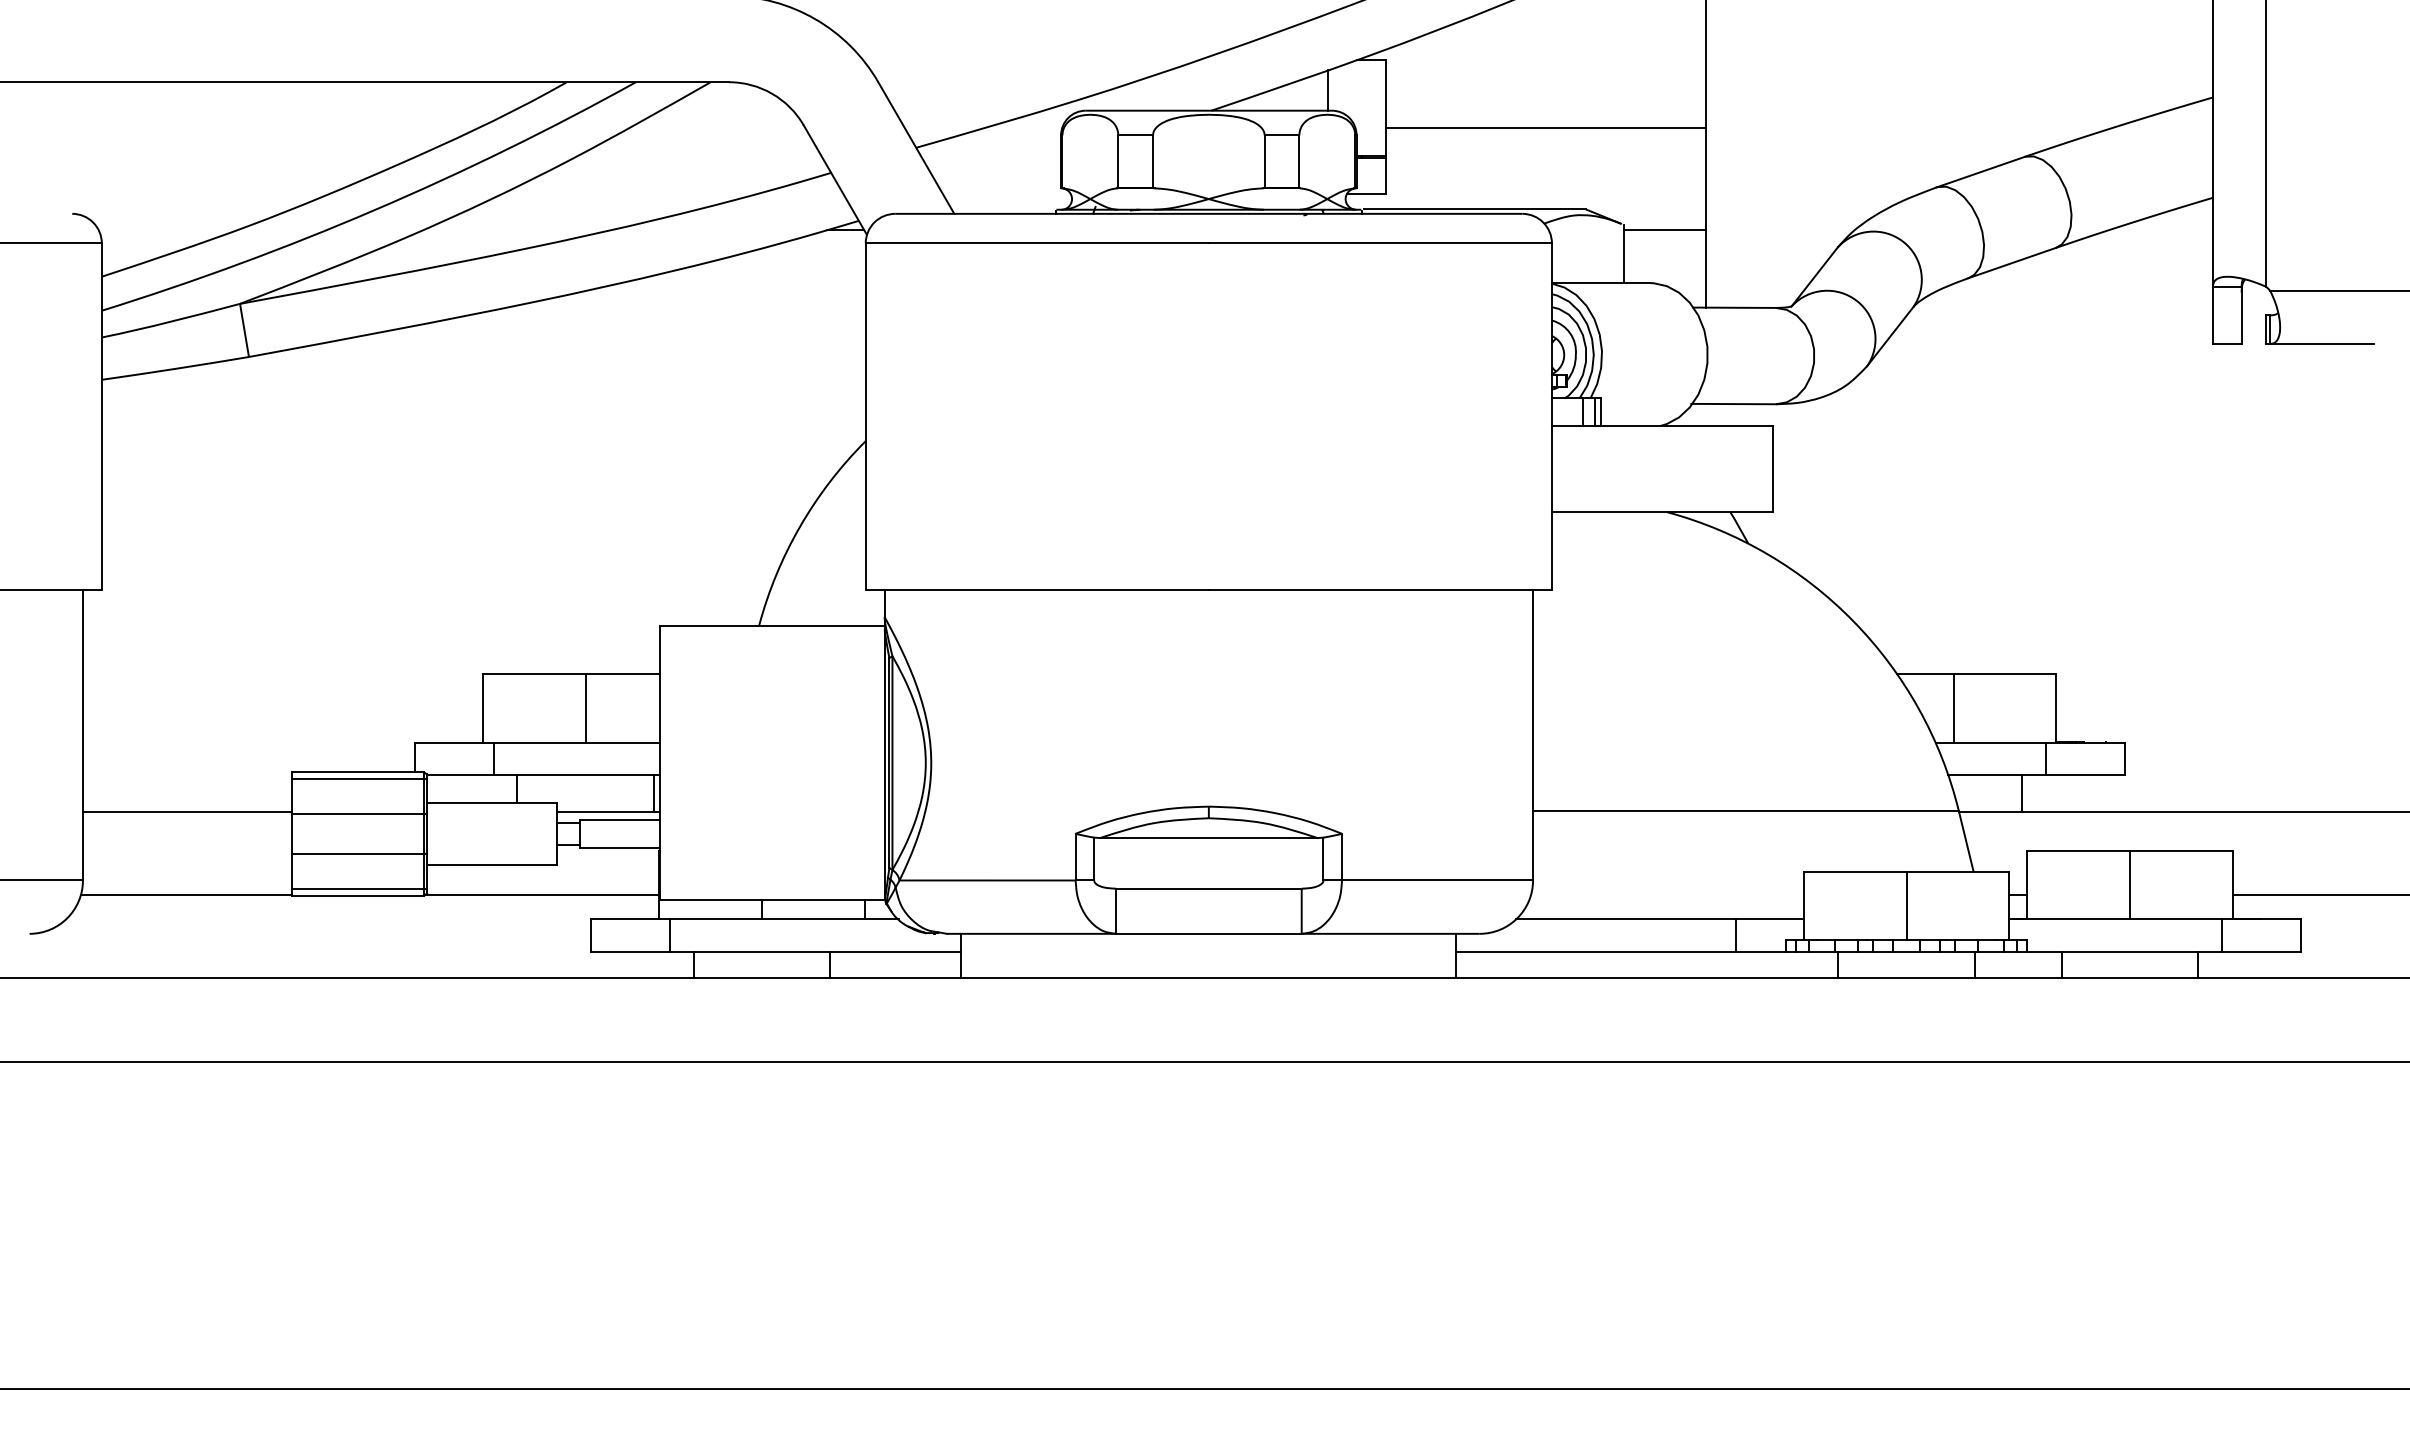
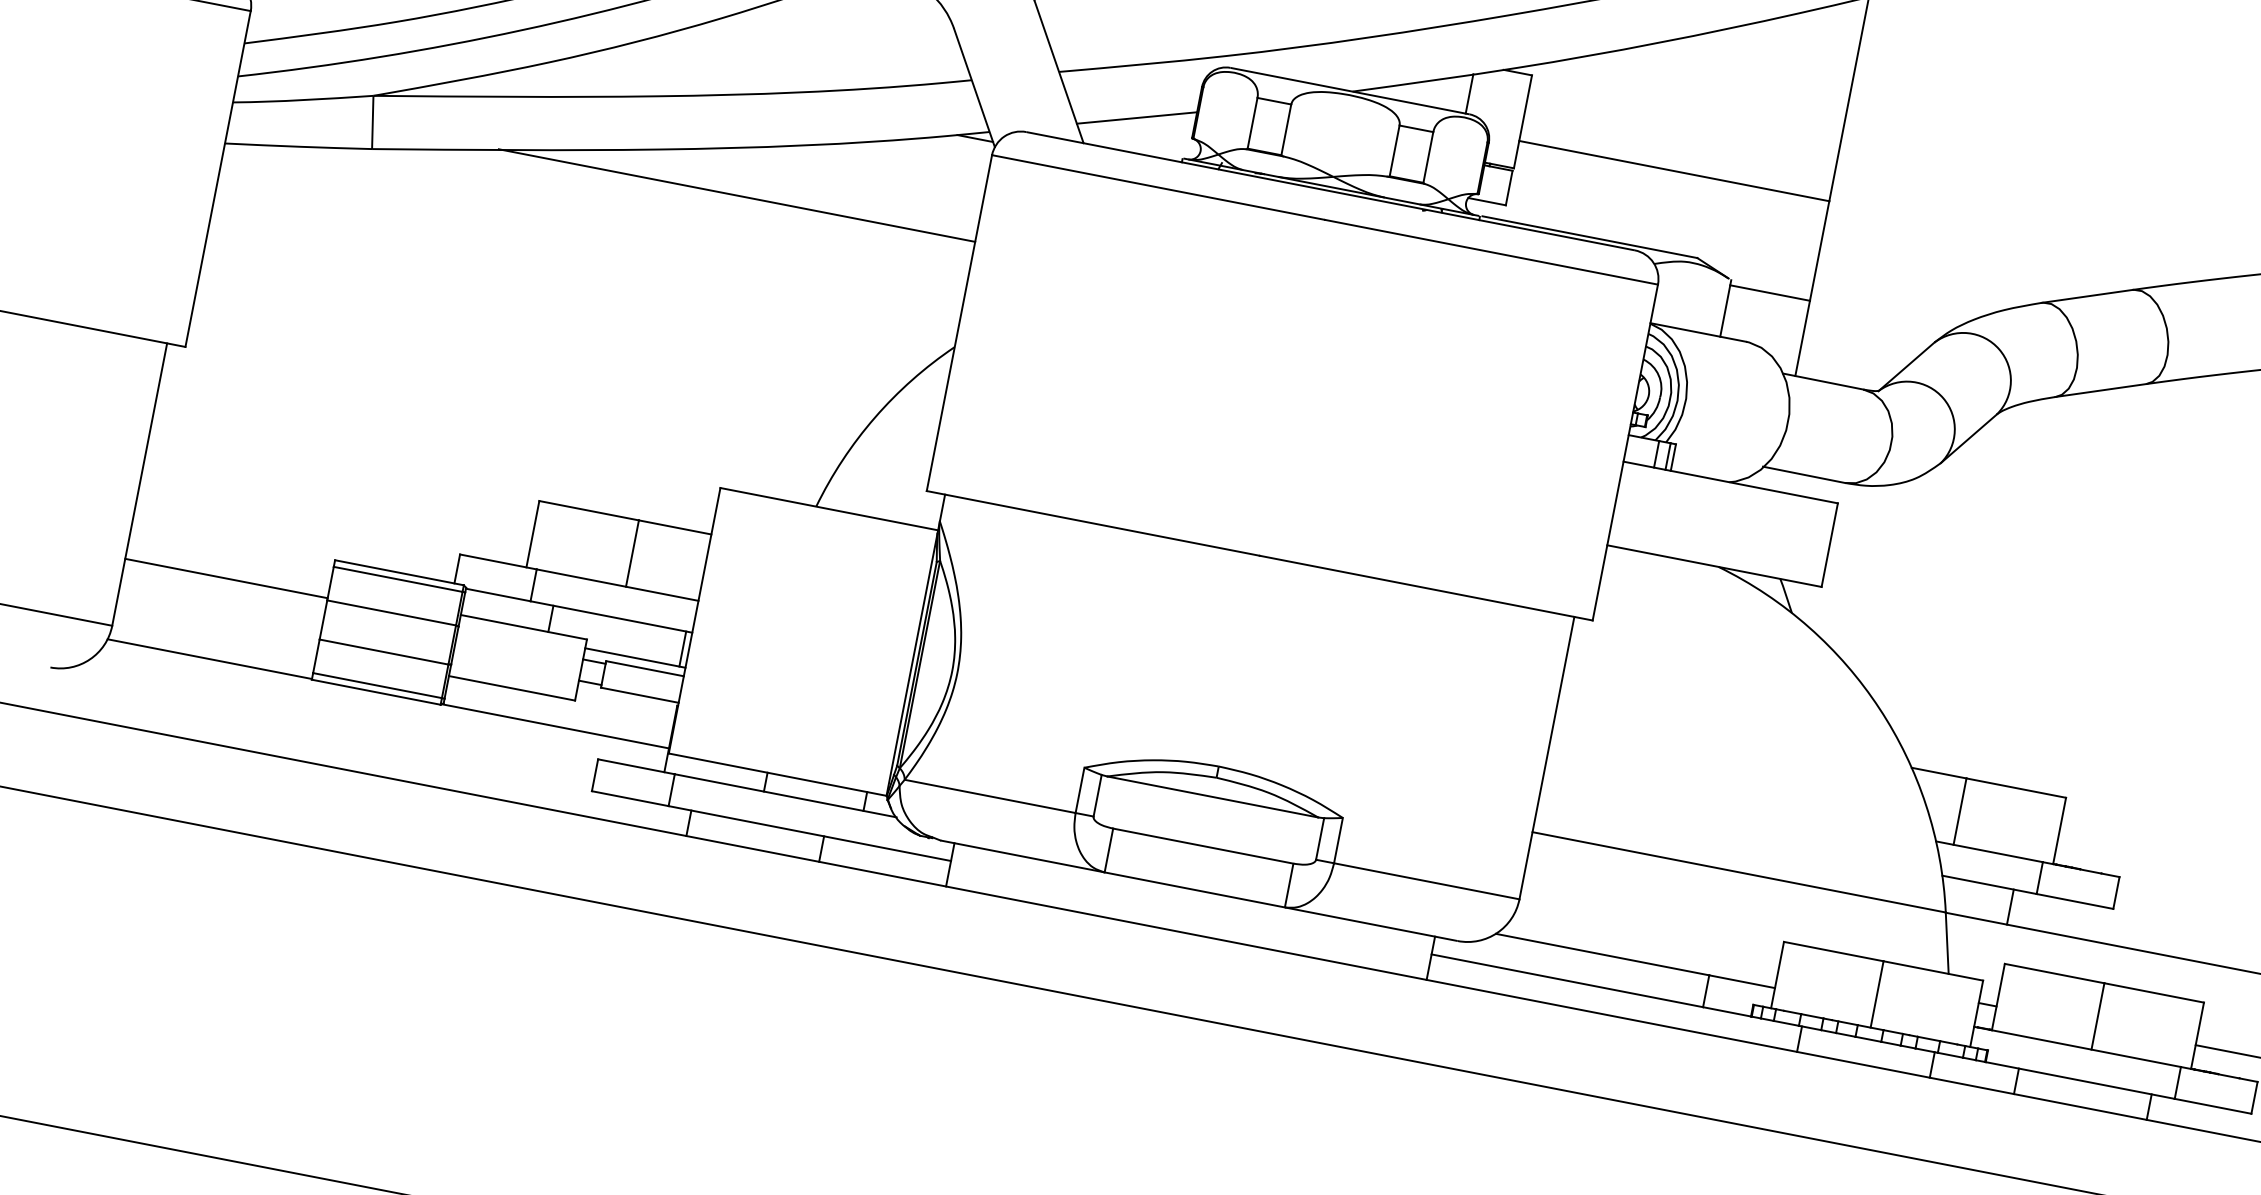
line: (1002, 178) -> (1137, 117), added
line: (619, 332) -> (736, 195), added

